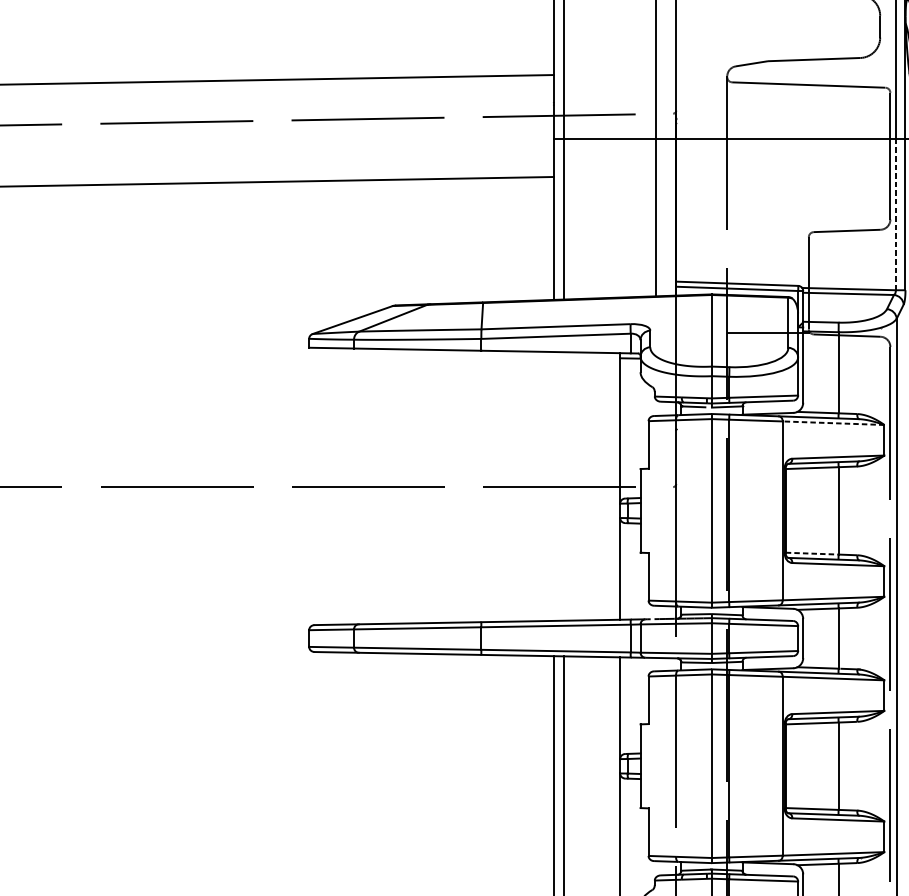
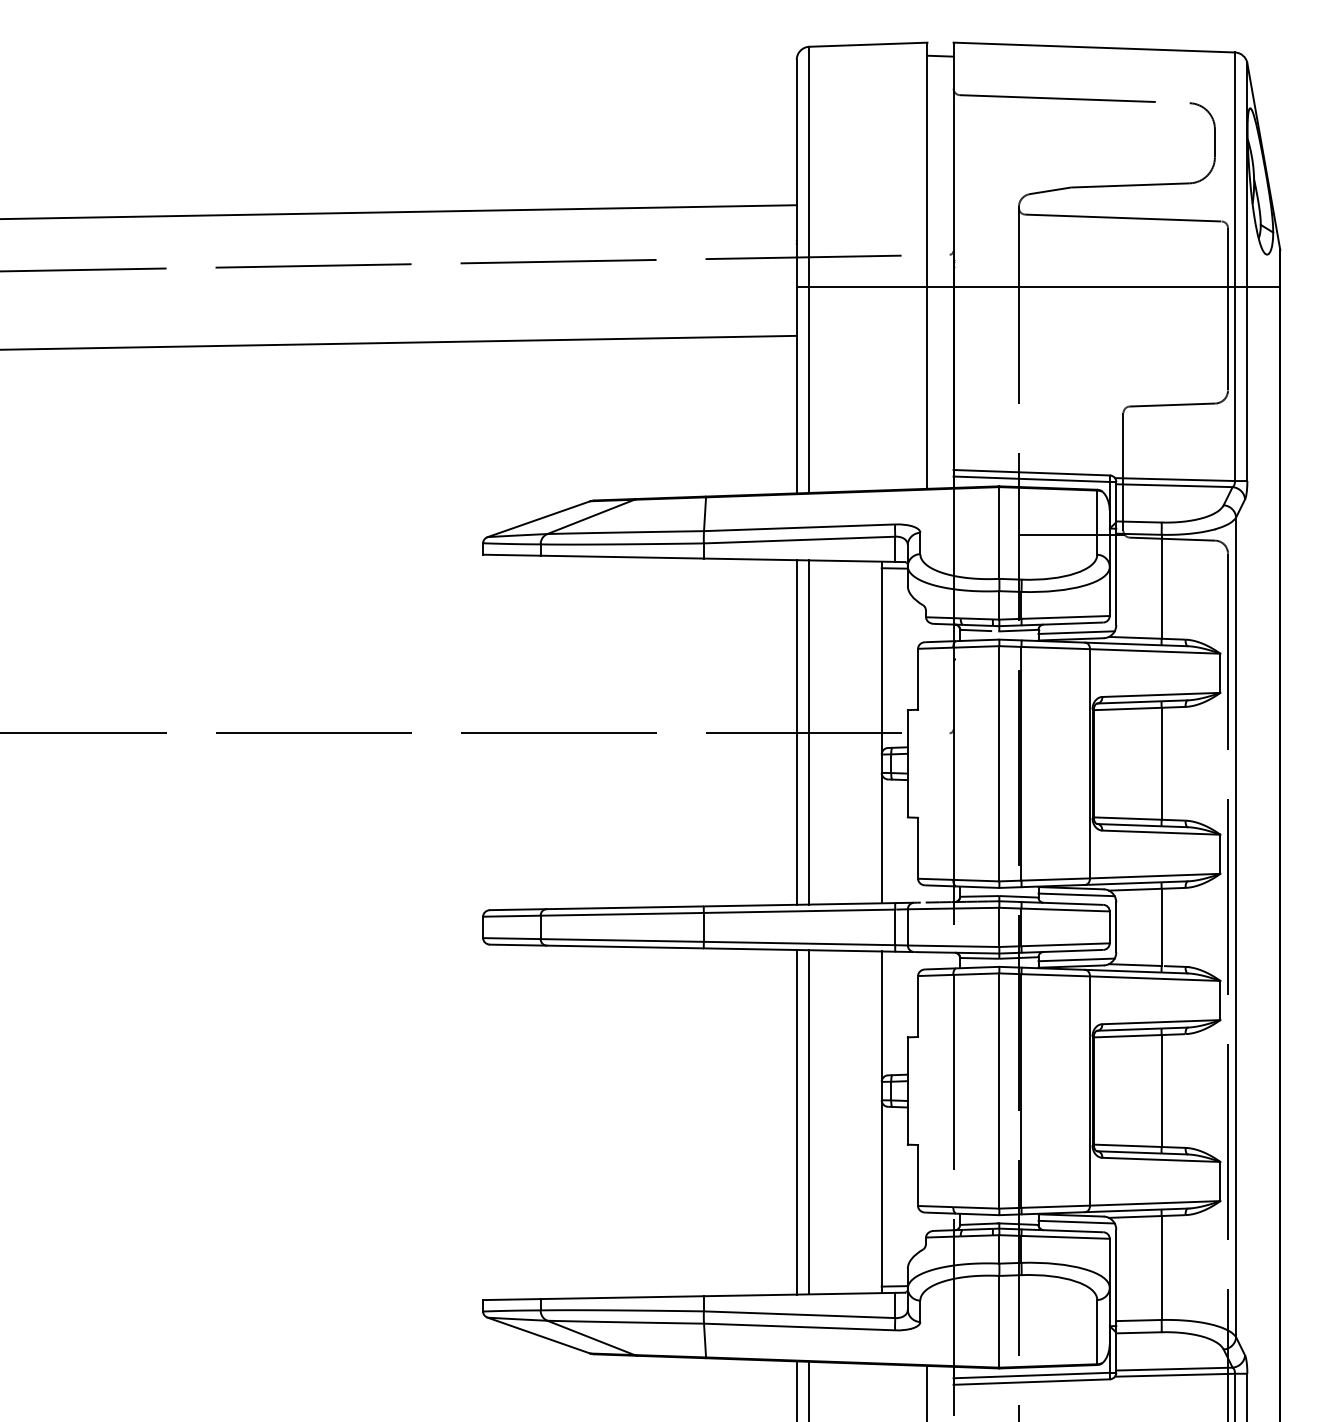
line: (895, 214) -> (1234, 384), dashed -> solid
line: (772, 408) -> (1076, 632), added
line: (833, 423) -> (1154, 651), dashed -> solid
line: (553, 486) -> (796, 732), added
line: (563, 486) -> (809, 732), added
line: (811, 553) -> (1127, 818), dashed -> solid
line: (772, 612) -> (1076, 894), added
line: (772, 663) -> (1076, 959), added
line: (772, 868) -> (1076, 1221), added

